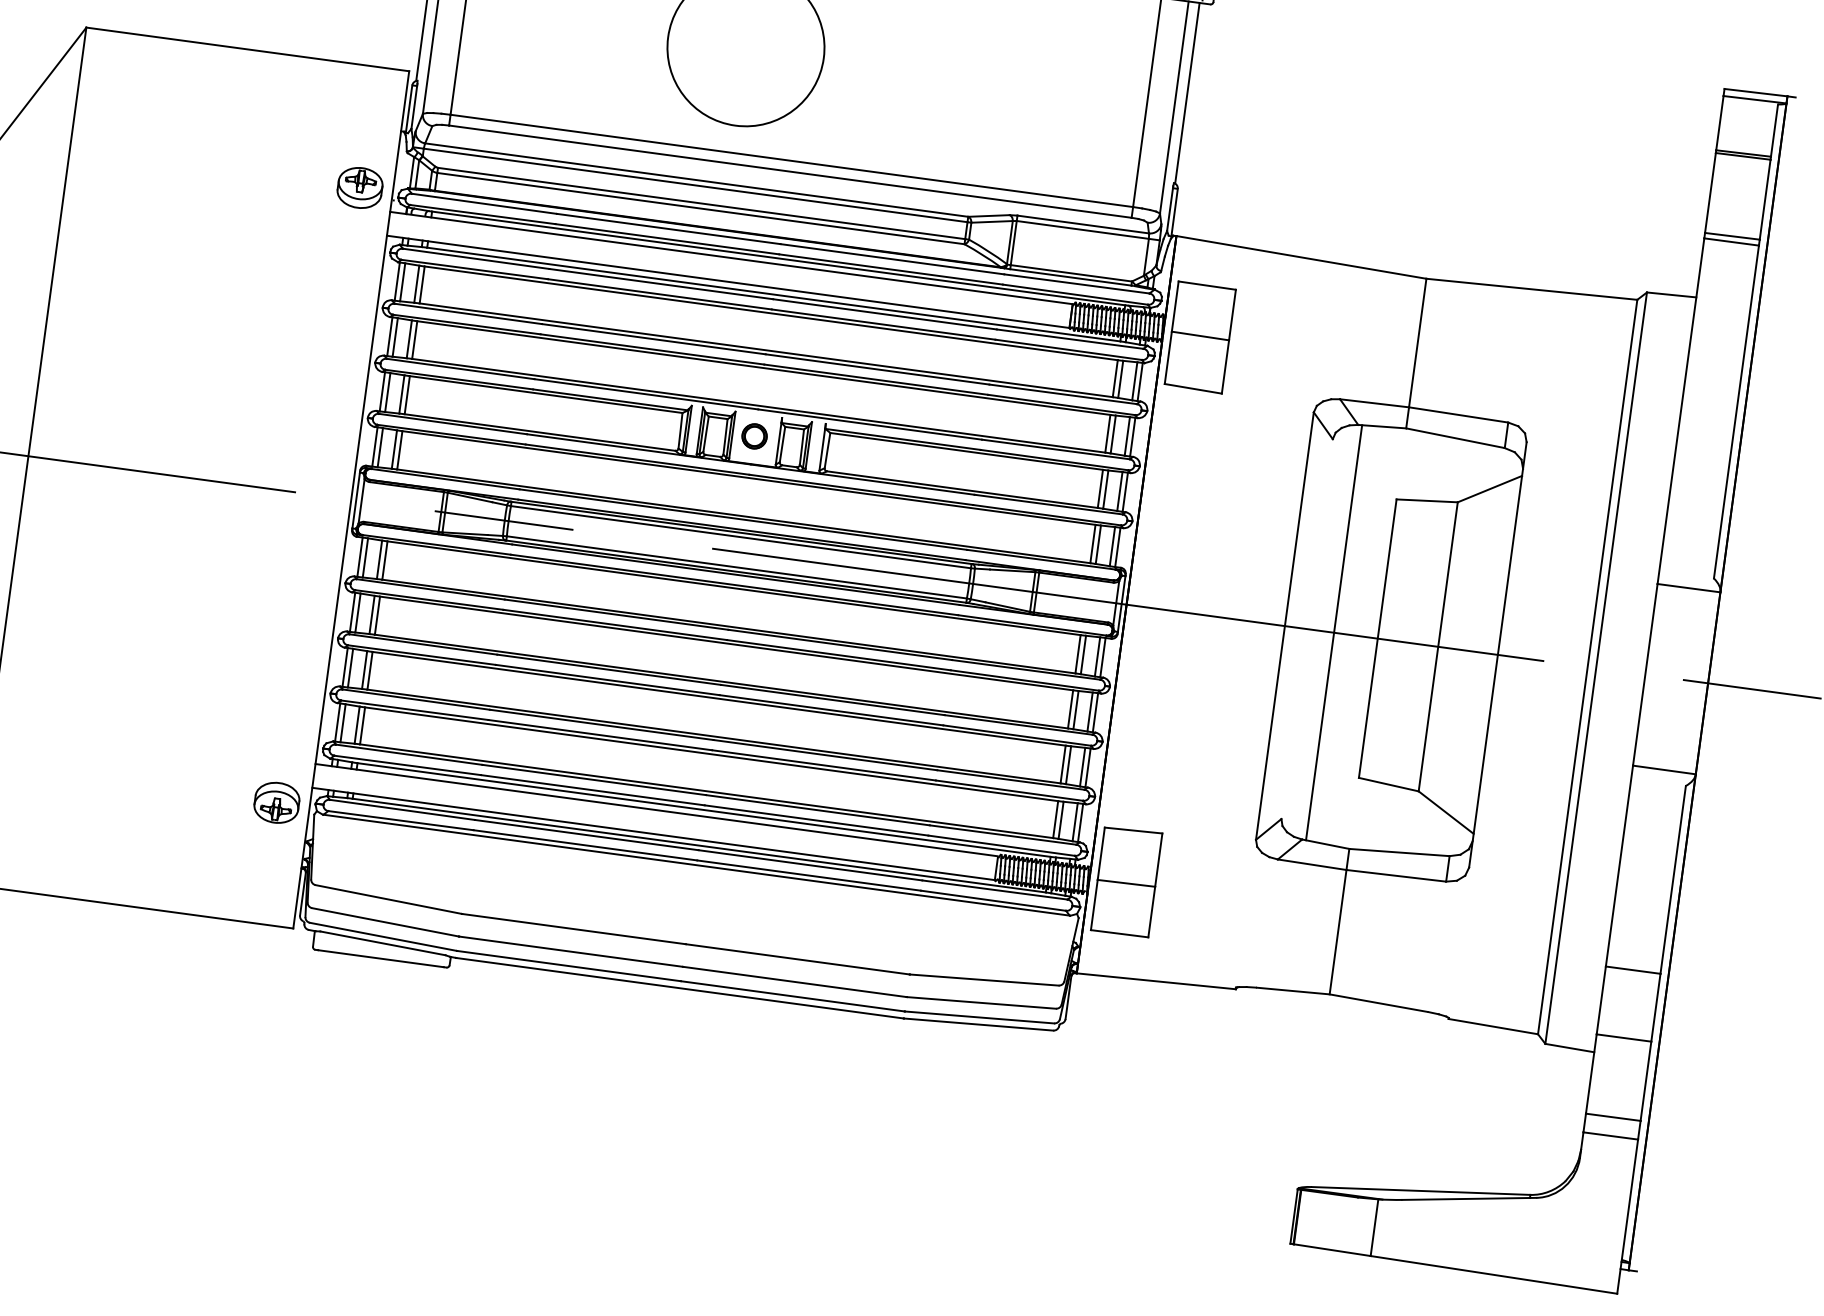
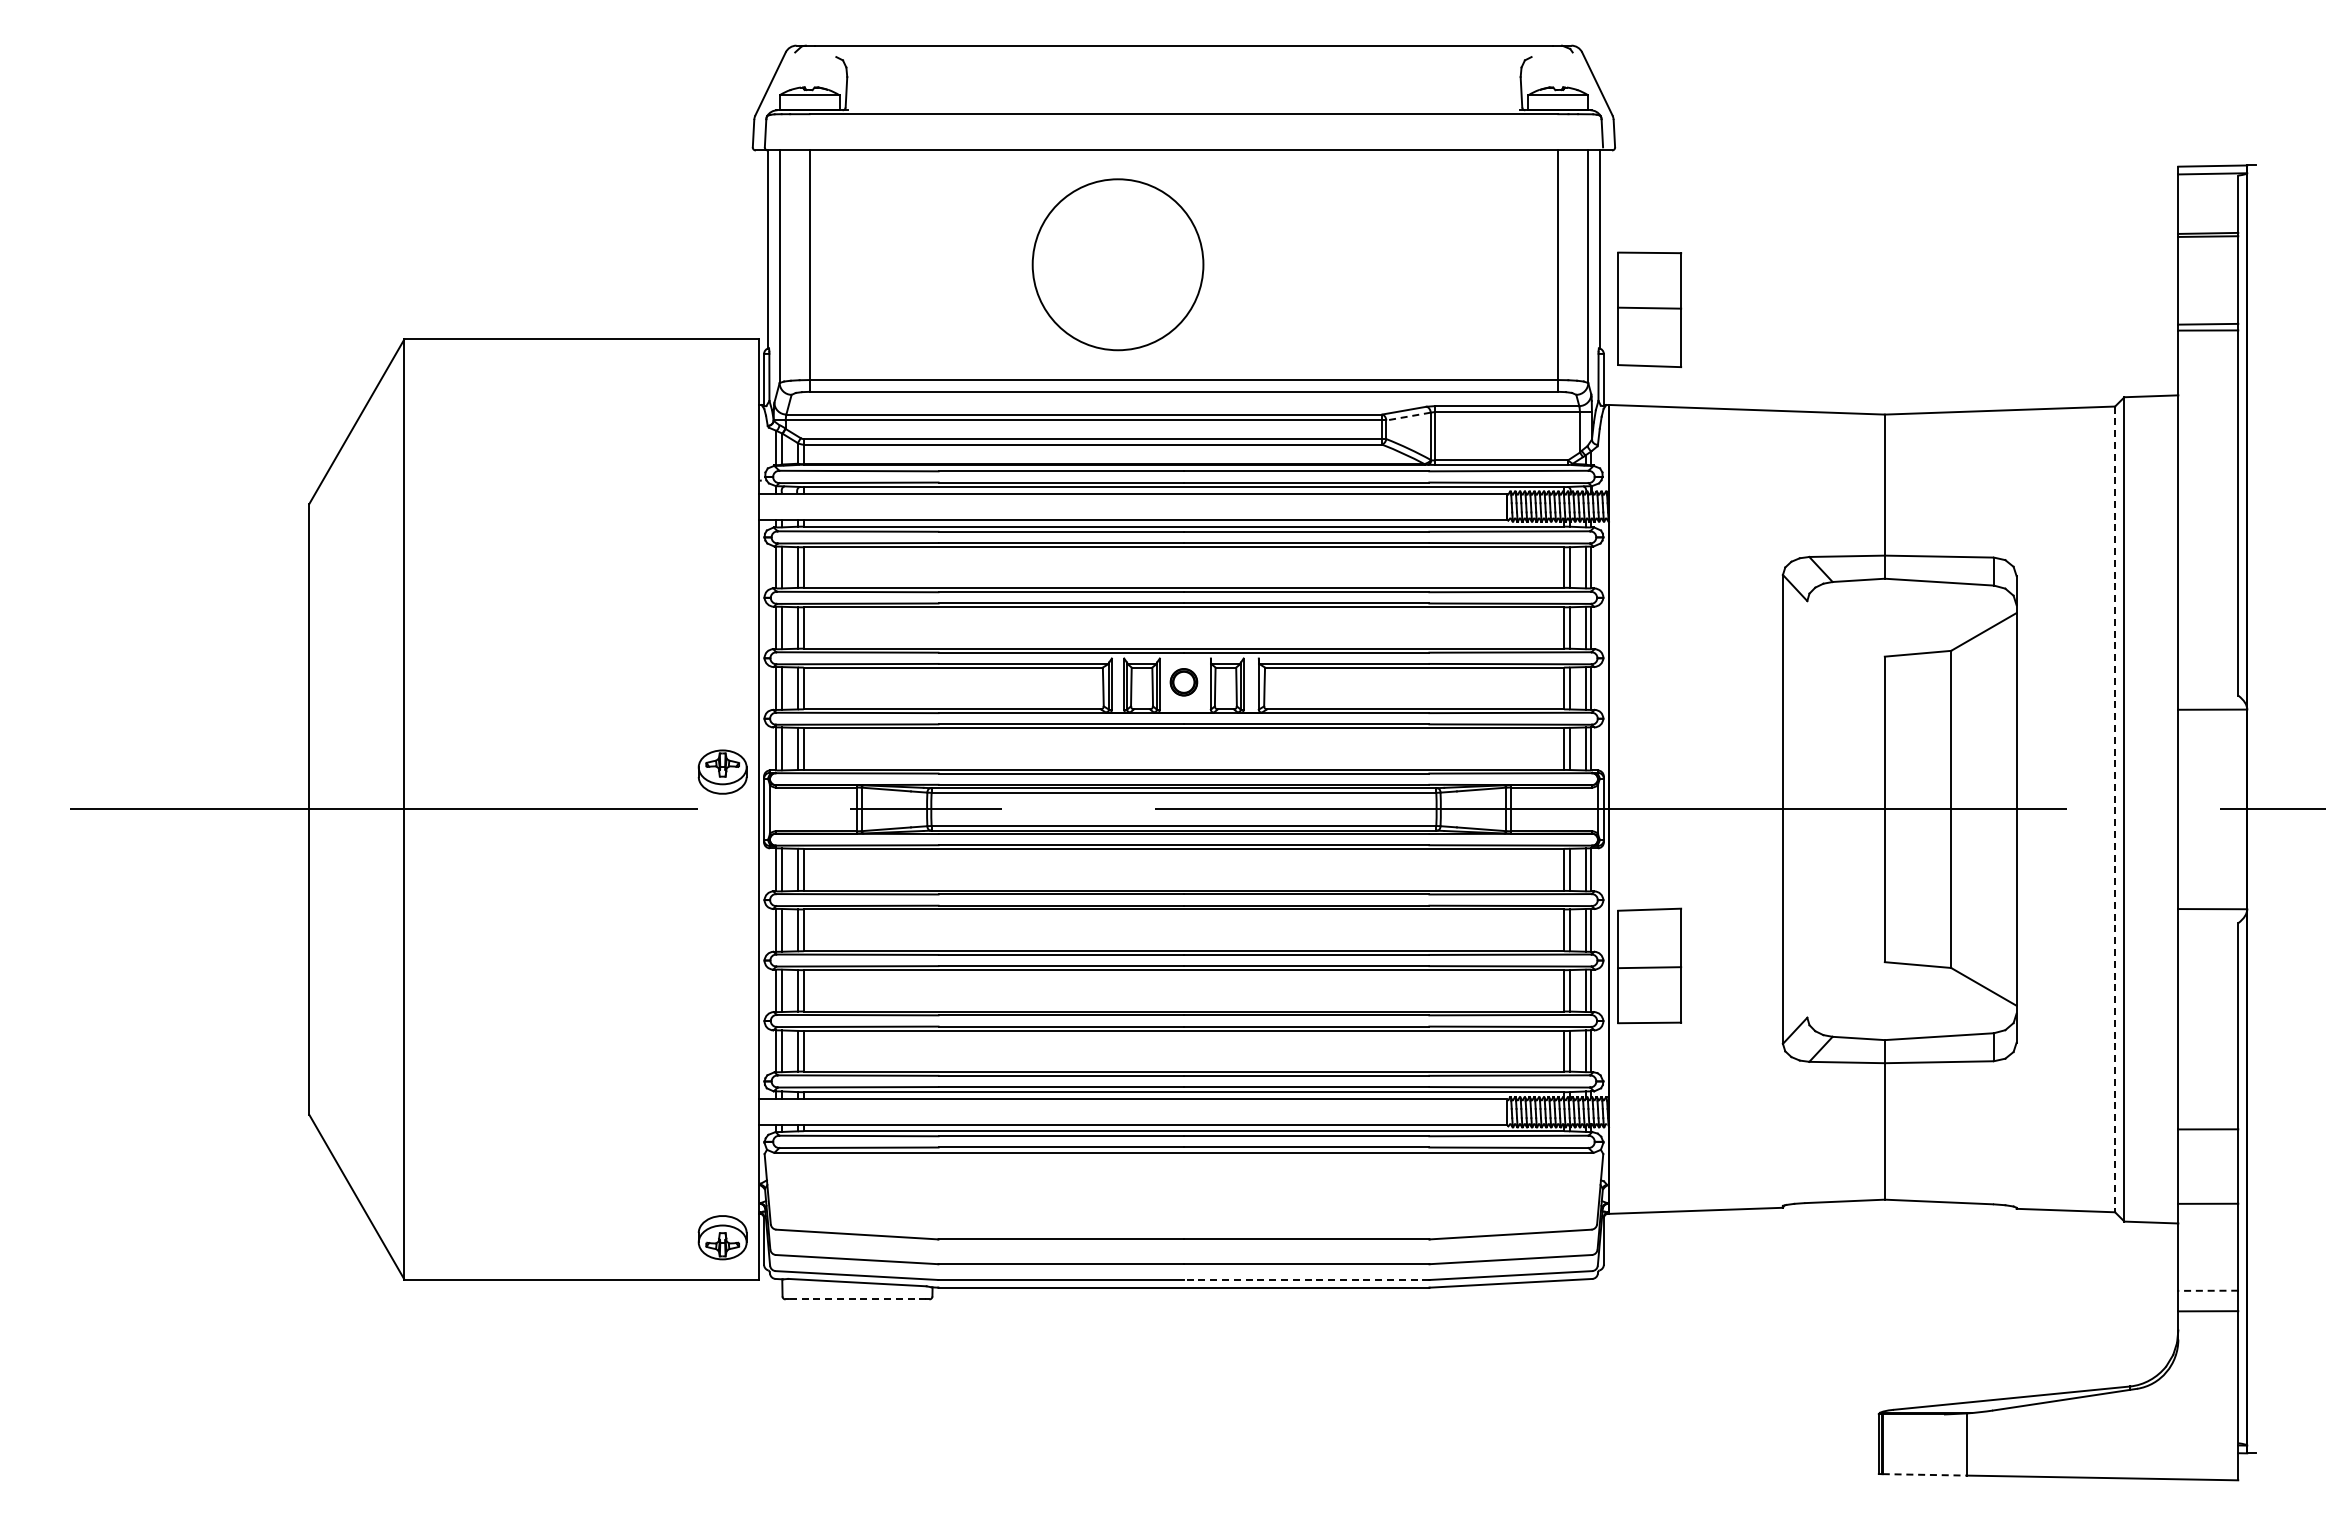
part: (359, 187) -> (722, 771), moved
line: (992, 221) -> (1408, 416), solid -> dashed
part: (1200, 337) -> (1649, 309), moved
line: (1333, 632) -> (1836, 809), removed
line: (1588, 667) -> (2115, 809), solid -> dashed
part: (276, 802) -> (722, 1237), moved
part: (1126, 881) -> (1649, 965), moved
line: (380, 958) -> (857, 1299), solid -> dashed
line: (792, 995) -> (1306, 1279), solid -> dashed
line: (1613, 1117) -> (2208, 1290), solid -> dashed
line: (1332, 1249) -> (1925, 1474), solid -> dashed

